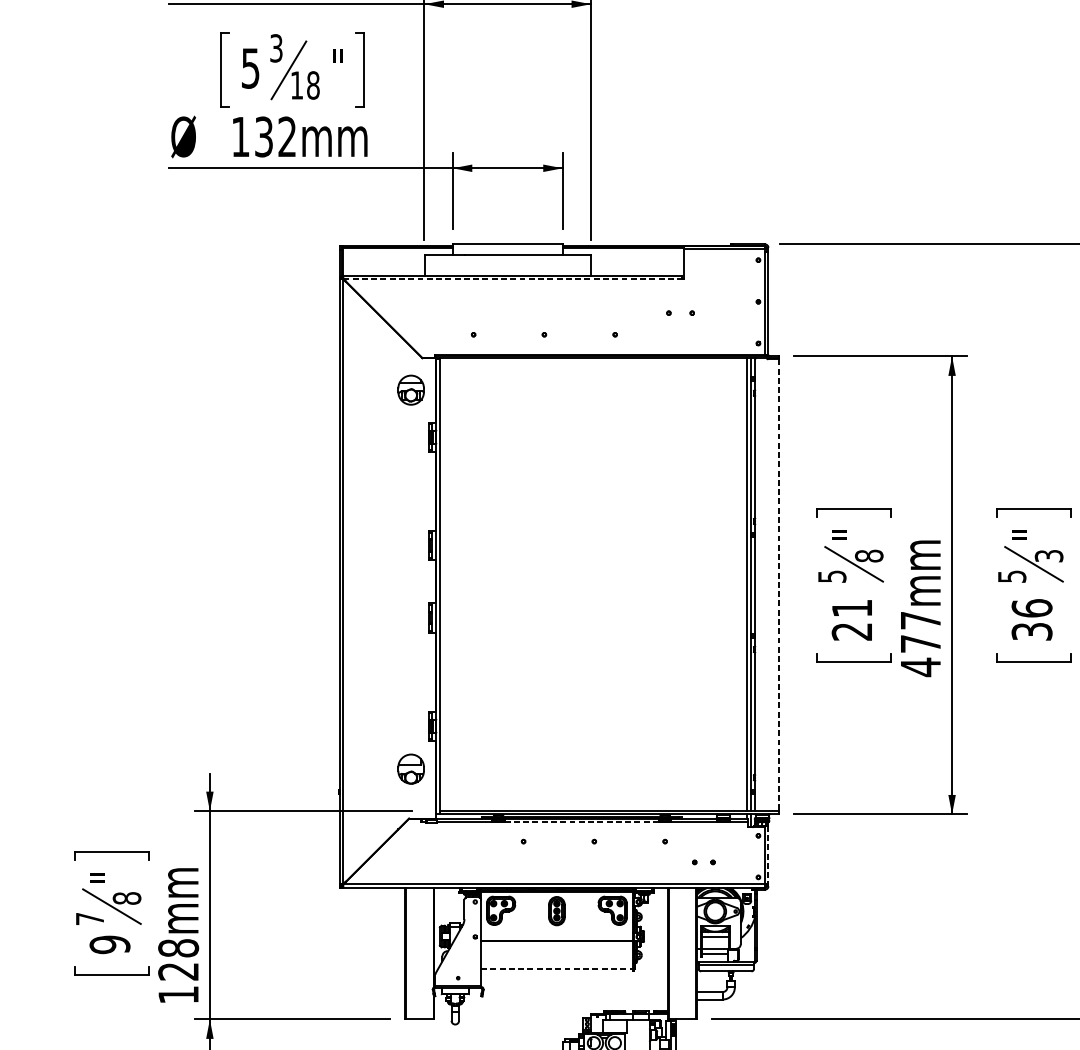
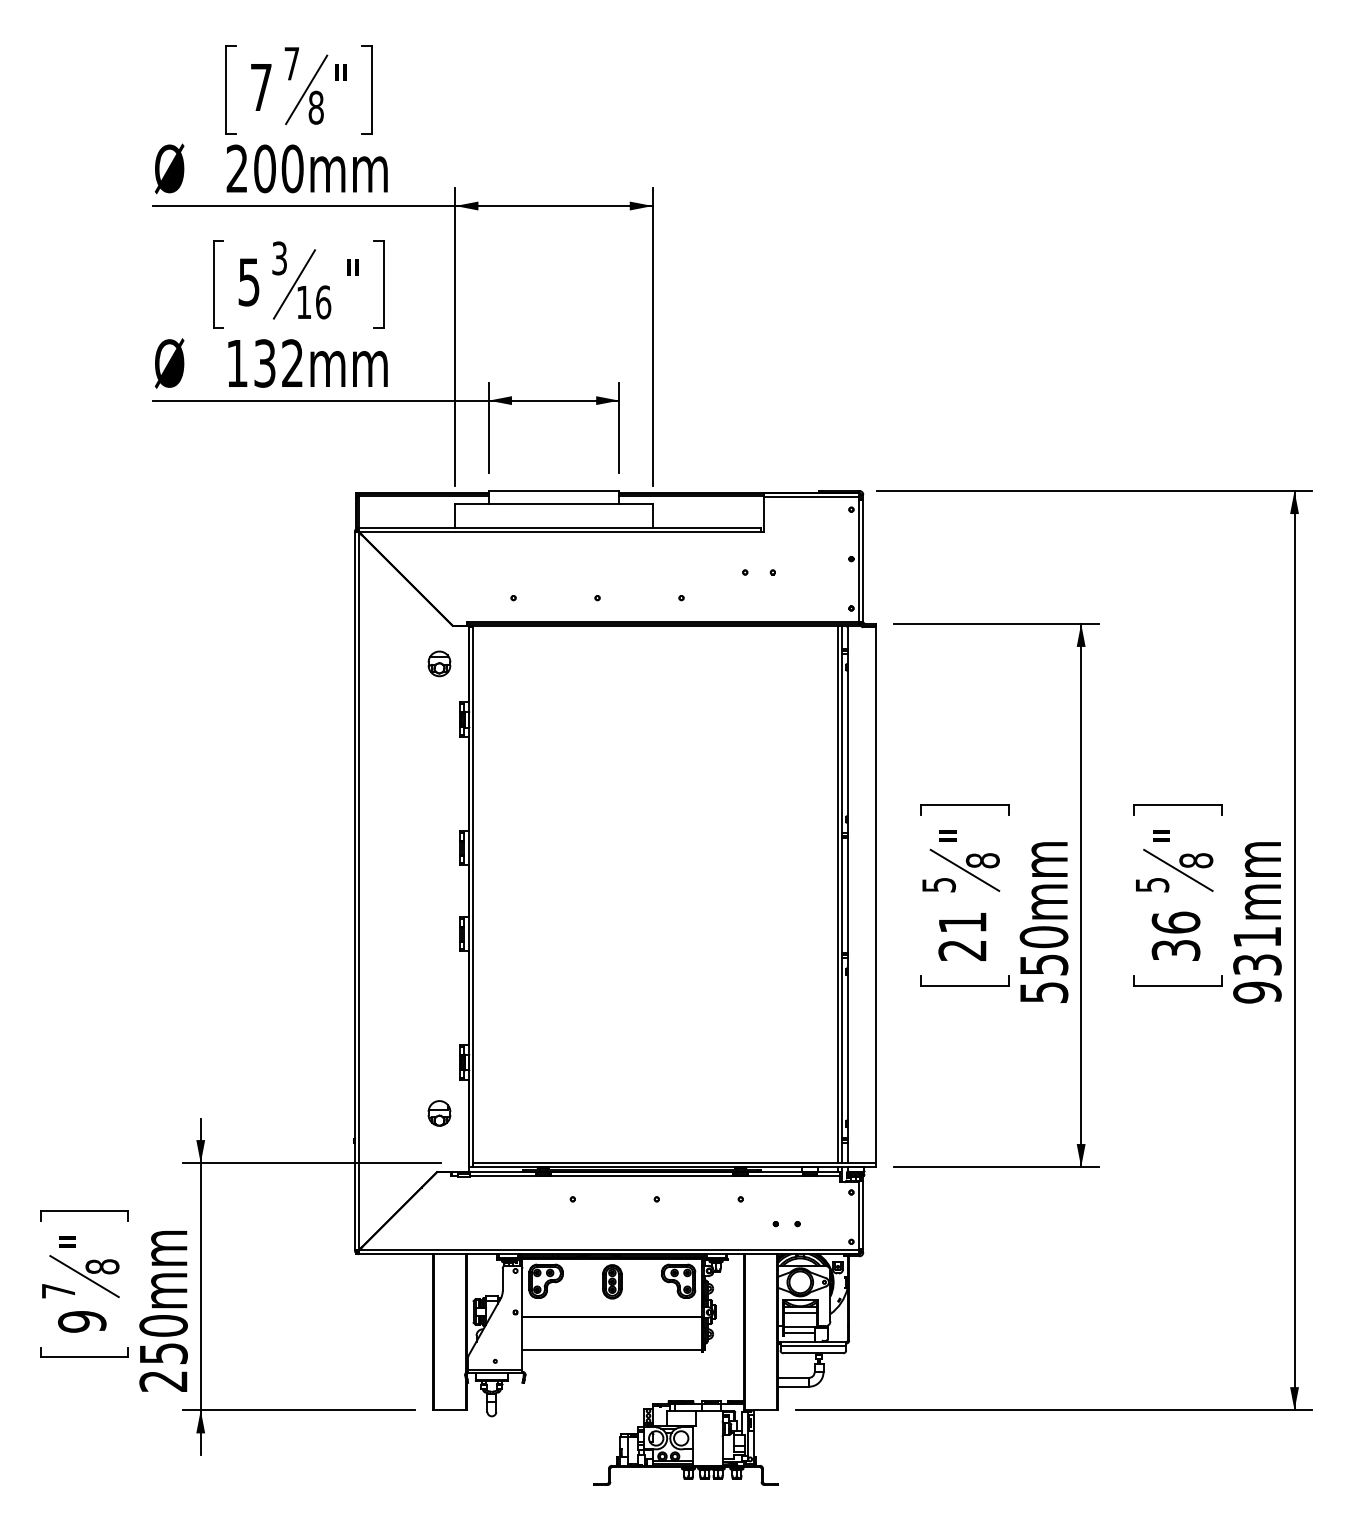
text: (313, 85) -> (323, 302), 18 -> 16
line: (512, 279) -> (559, 532), dashed -> solid
part: (411, 389) -> (439, 663), size x0.71
text: (1049, 555) -> (1196, 860), 3 -> 8
line: (779, 585) -> (876, 895), dashed -> solid
text: (920, 644) -> (1043, 965), 477mm -> 550mm
part: (411, 769) -> (439, 1113), size x0.71
line: (581, 822) -> (641, 1176), dashed -> solid
line: (768, 855) -> (863, 1215), dashed -> solid
line: (557, 969) -> (612, 1350), dashed -> solid
text: (178, 971) -> (163, 1353), 128mm -> 250mm

